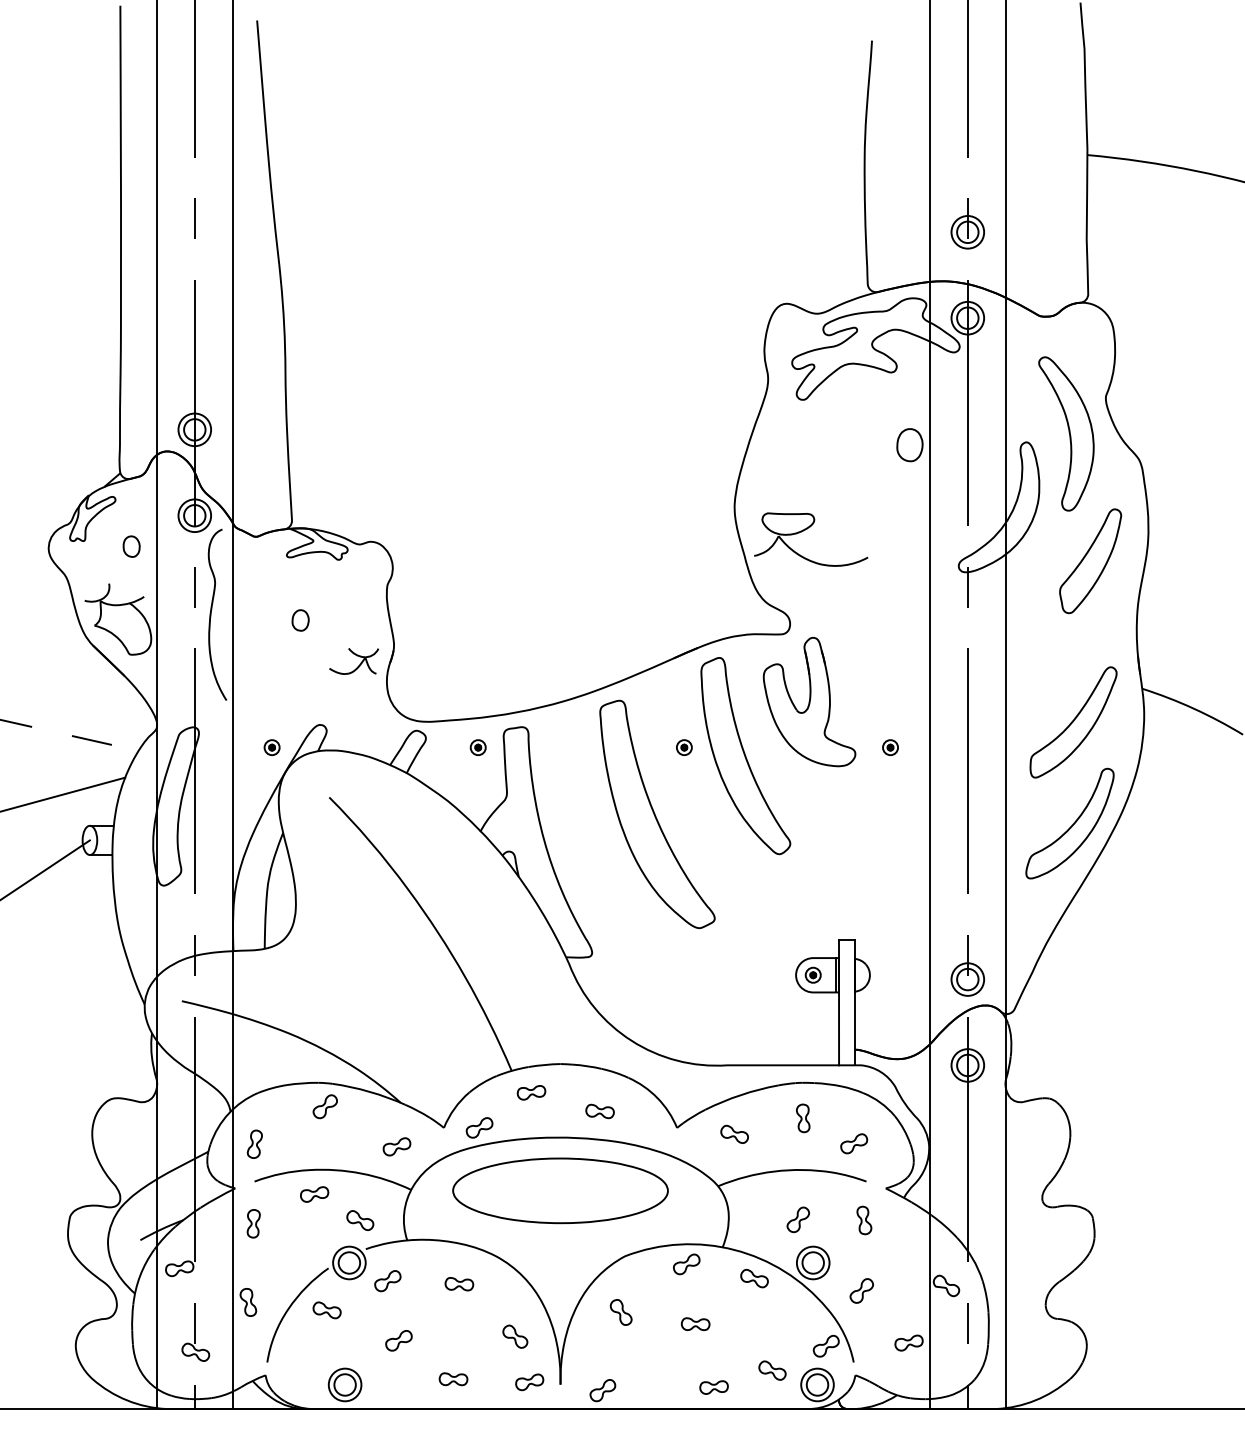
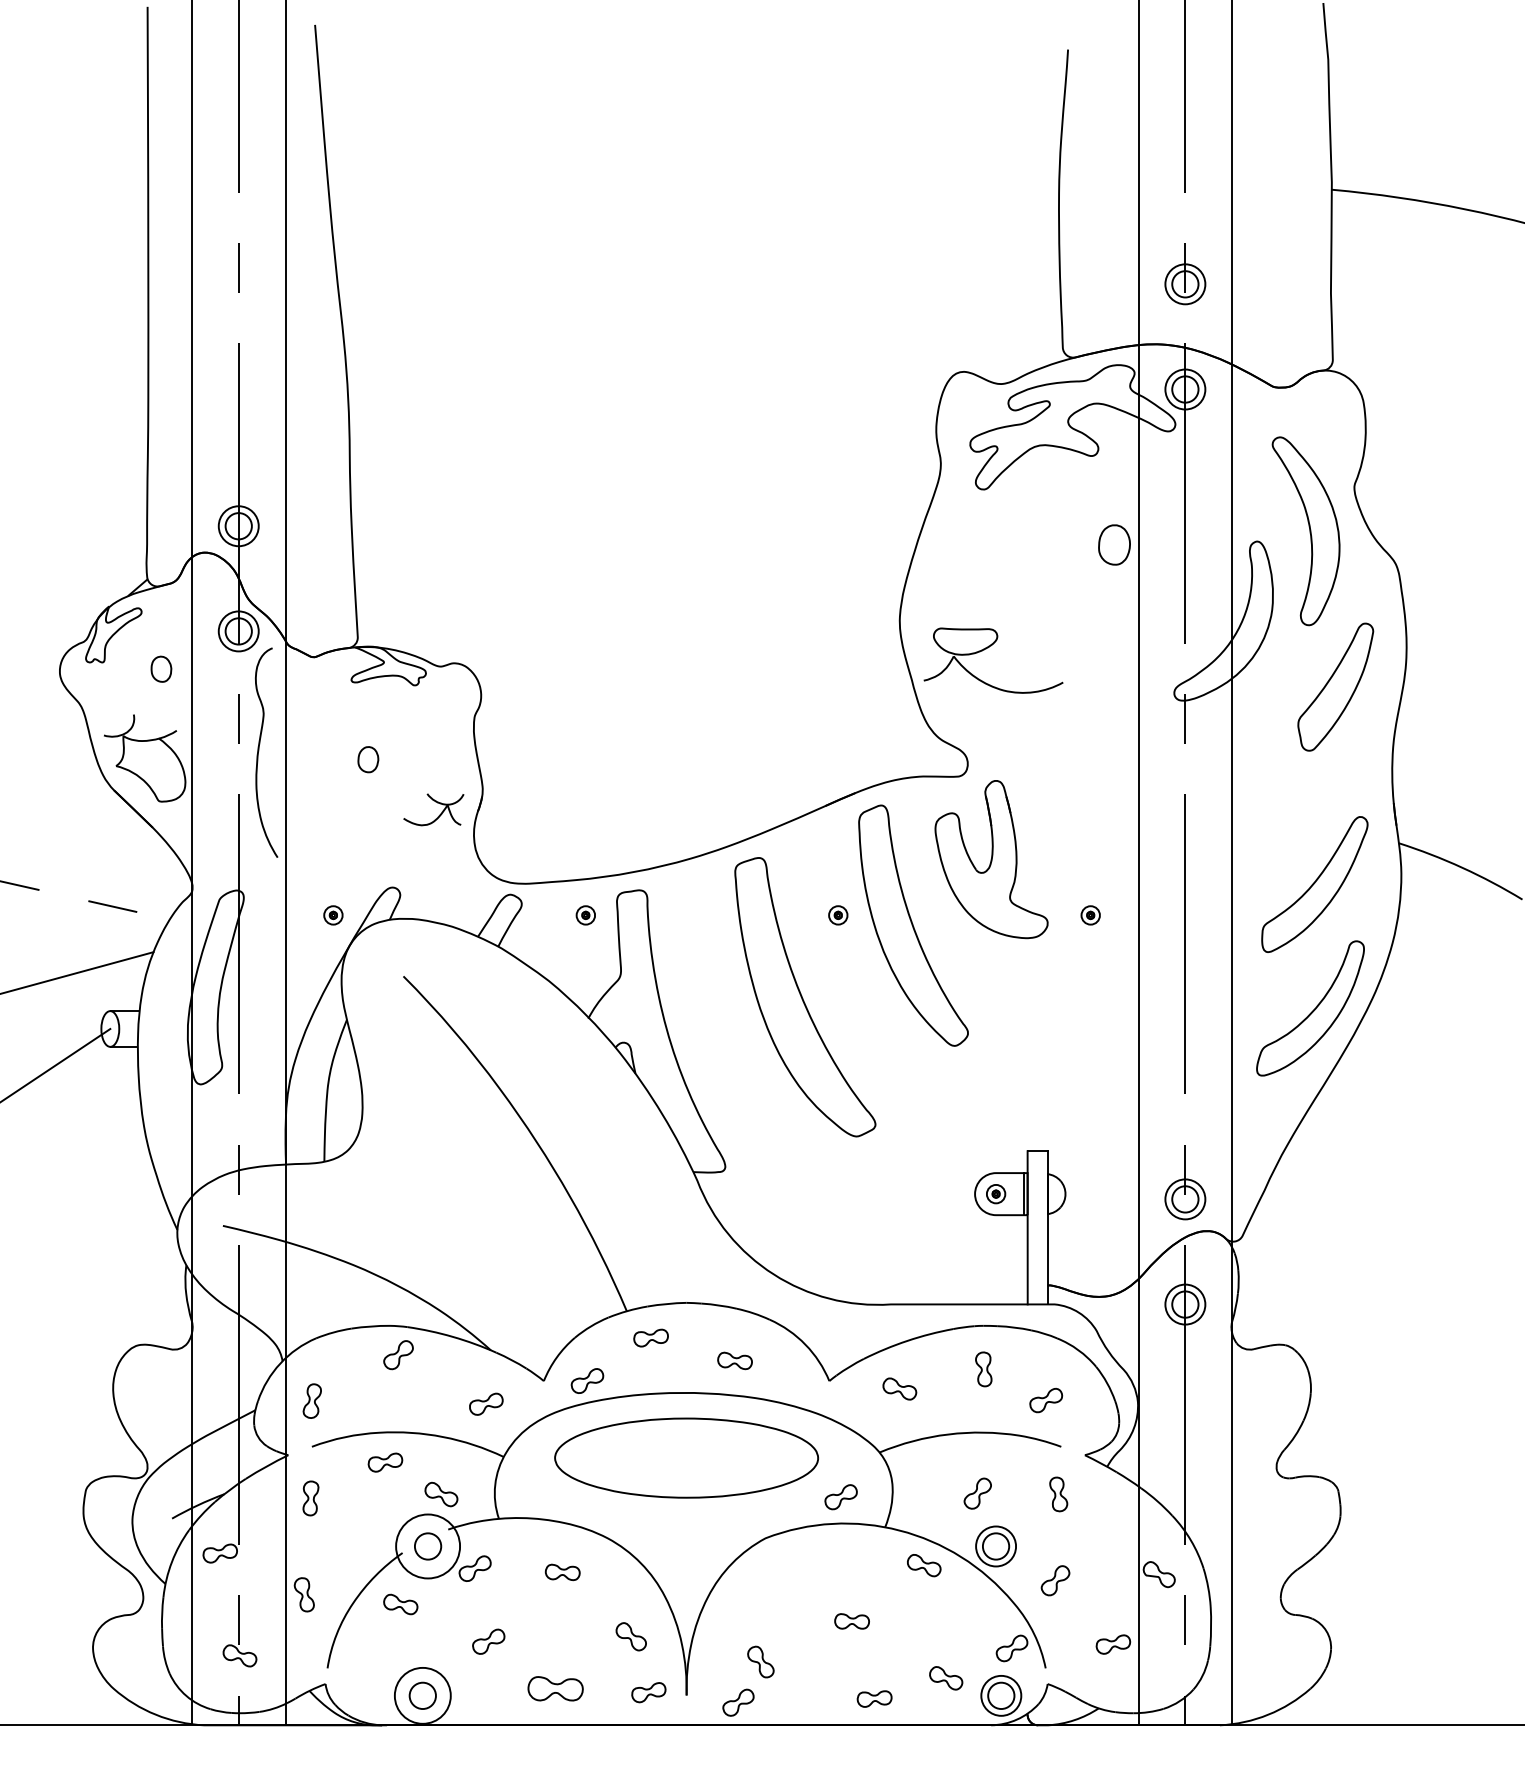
circle: (349, 1263) -> (428, 1546), size x1.6
part: (686, 1264) -> (840, 1497), moved
part: (620, 1312) -> (760, 1661), moved
part: (453, 1378) -> (555, 1688), size x1.6
circle: (344, 1384) -> (422, 1695), size x1.4

